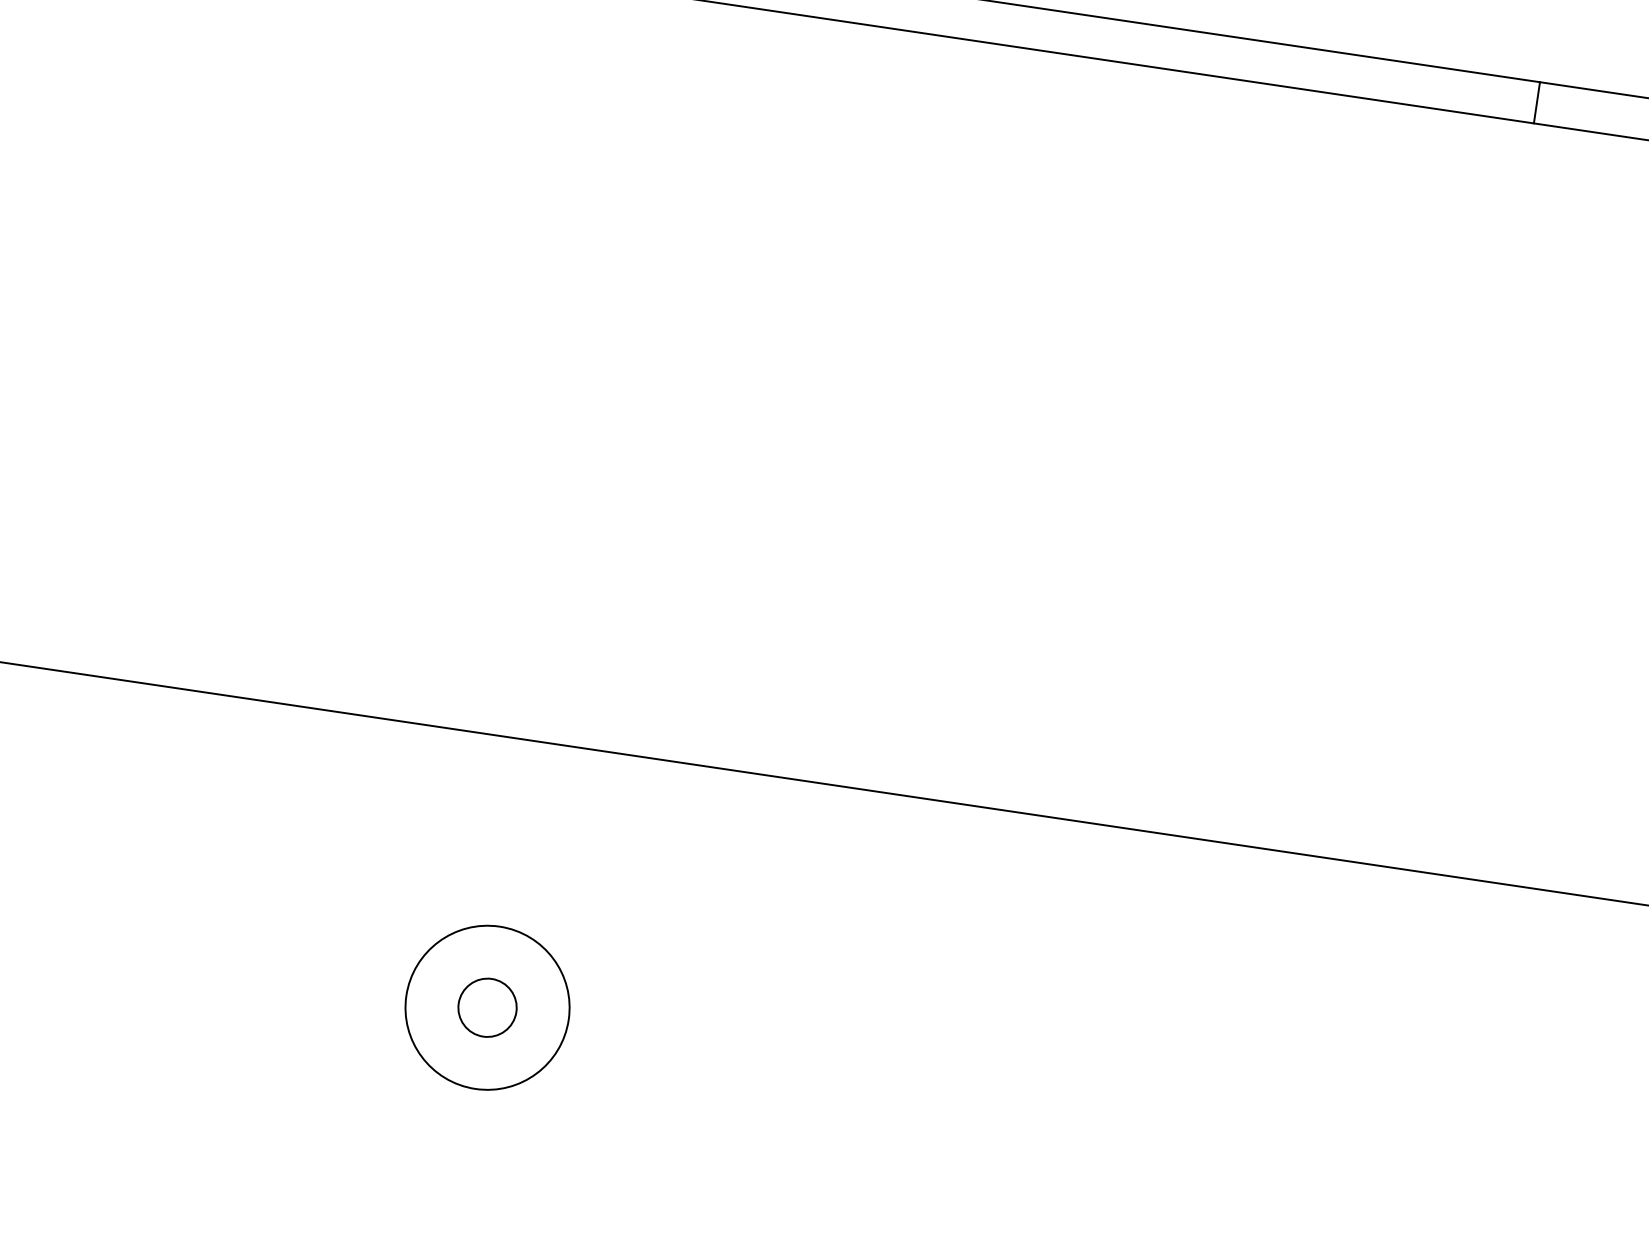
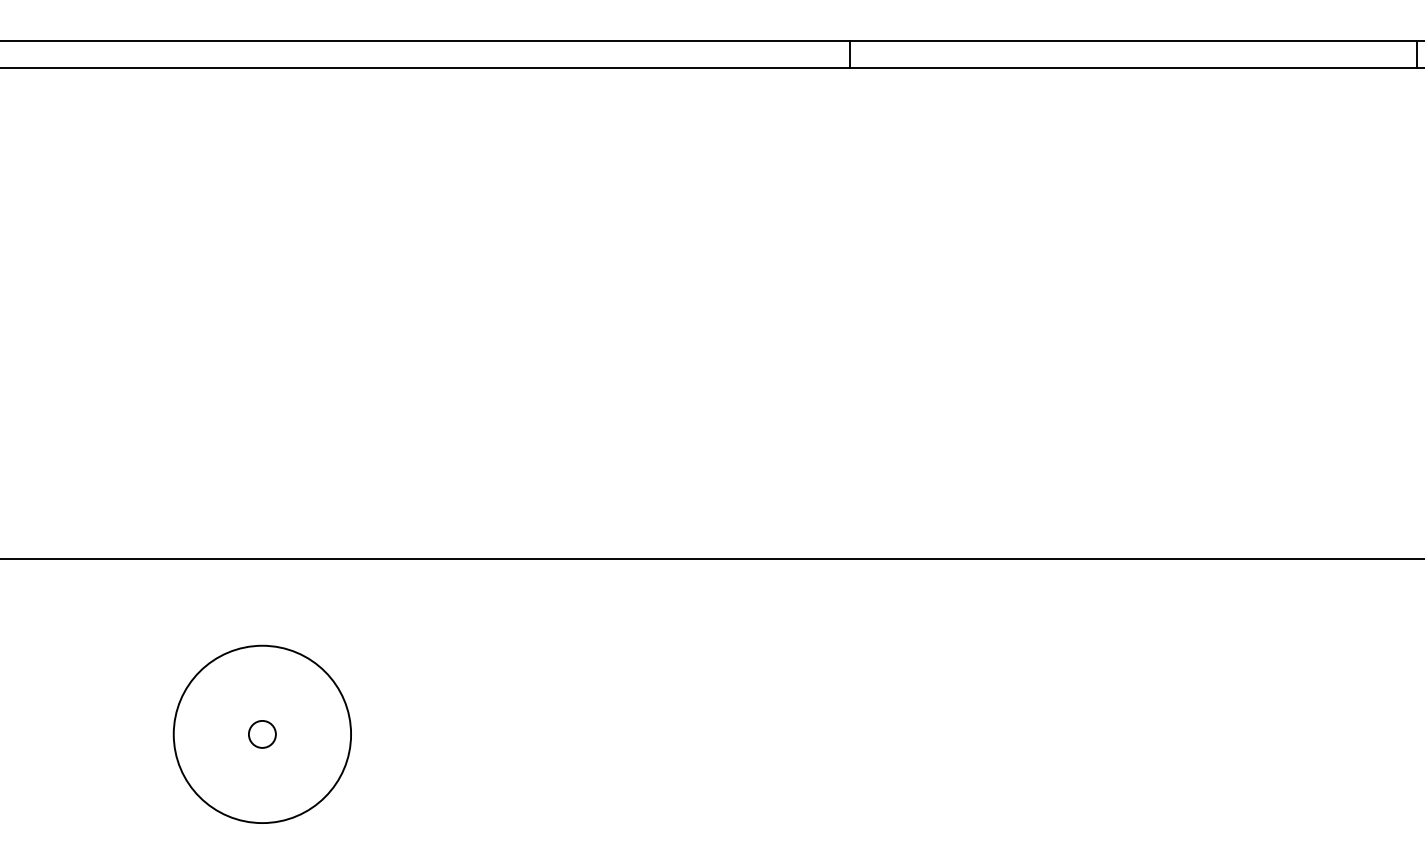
circle: (486, 1006) -> (261, 733), size x0.71
circle: (487, 1007) -> (262, 734), size x1.67

